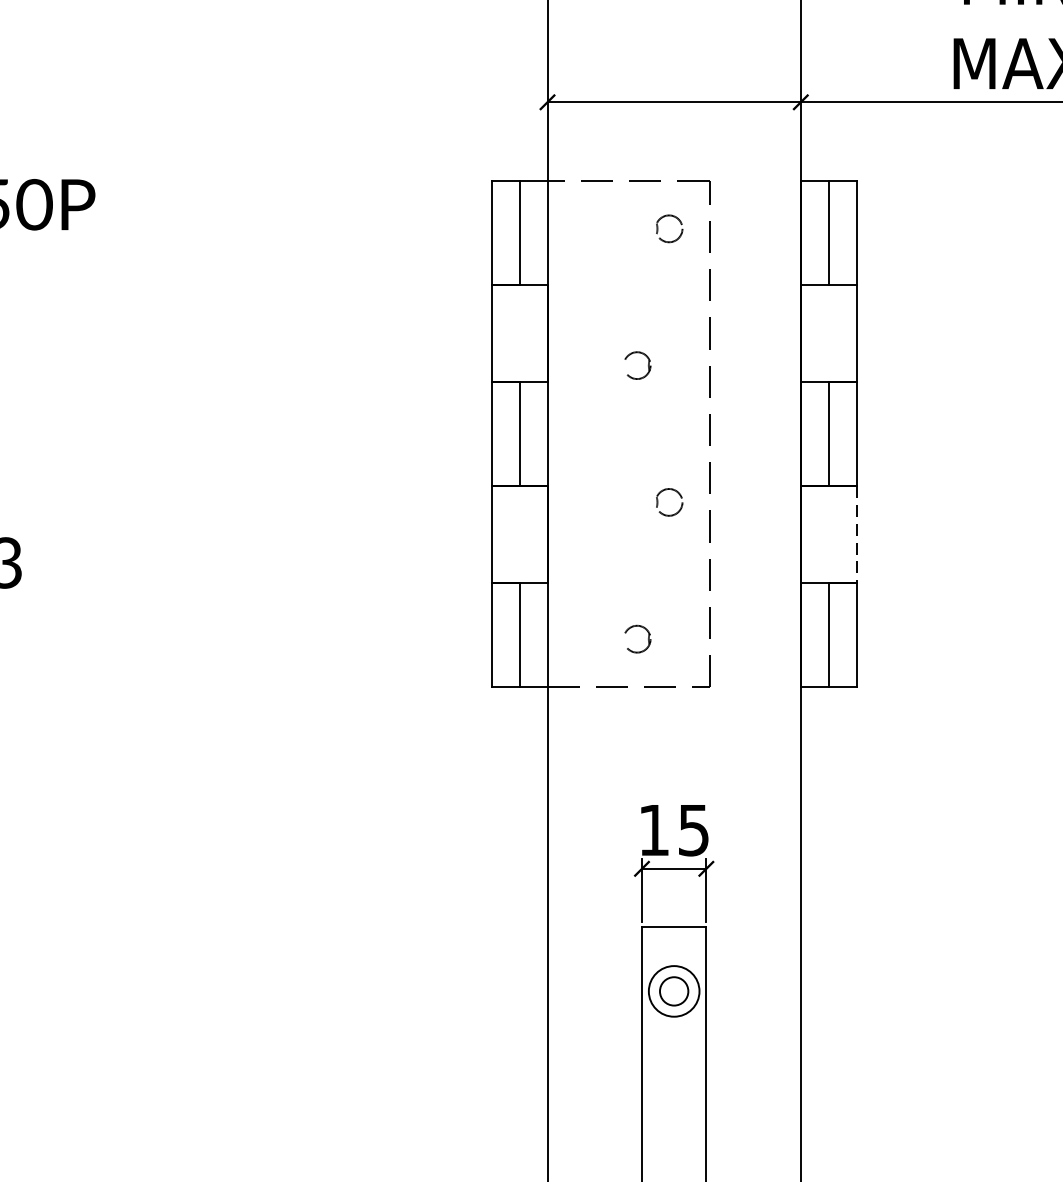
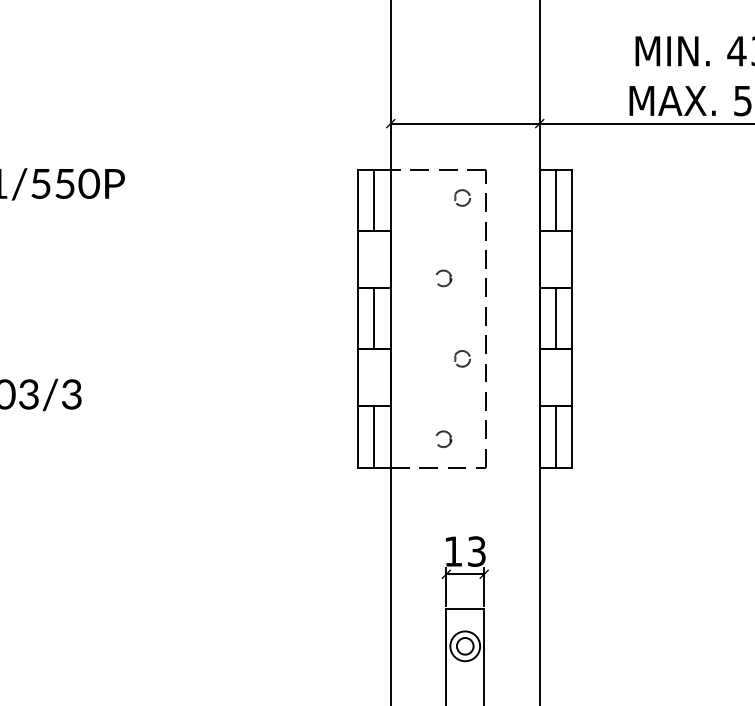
line: (856, 535) -> (572, 378), dashed -> solid
text: (693, 830) -> (476, 551), 15 -> 13

